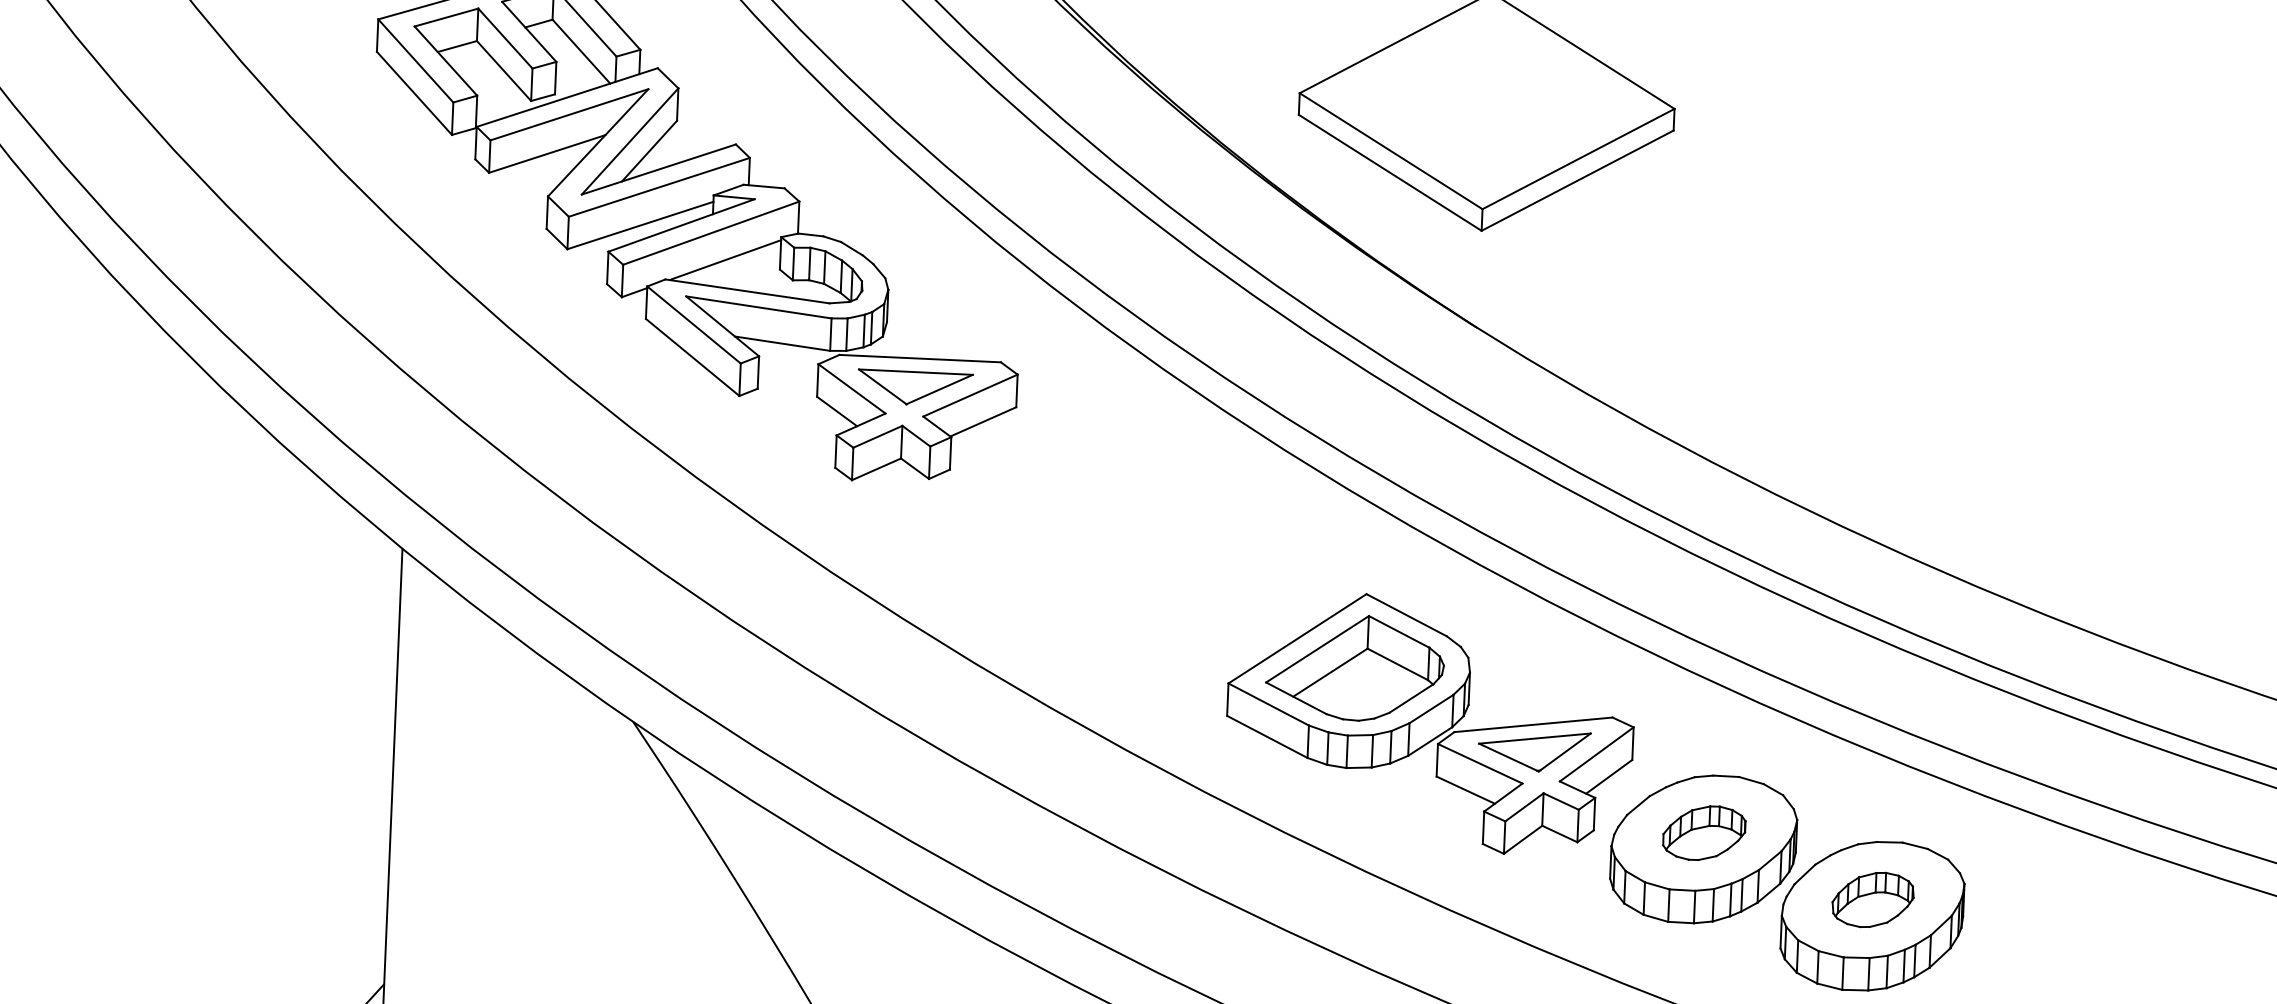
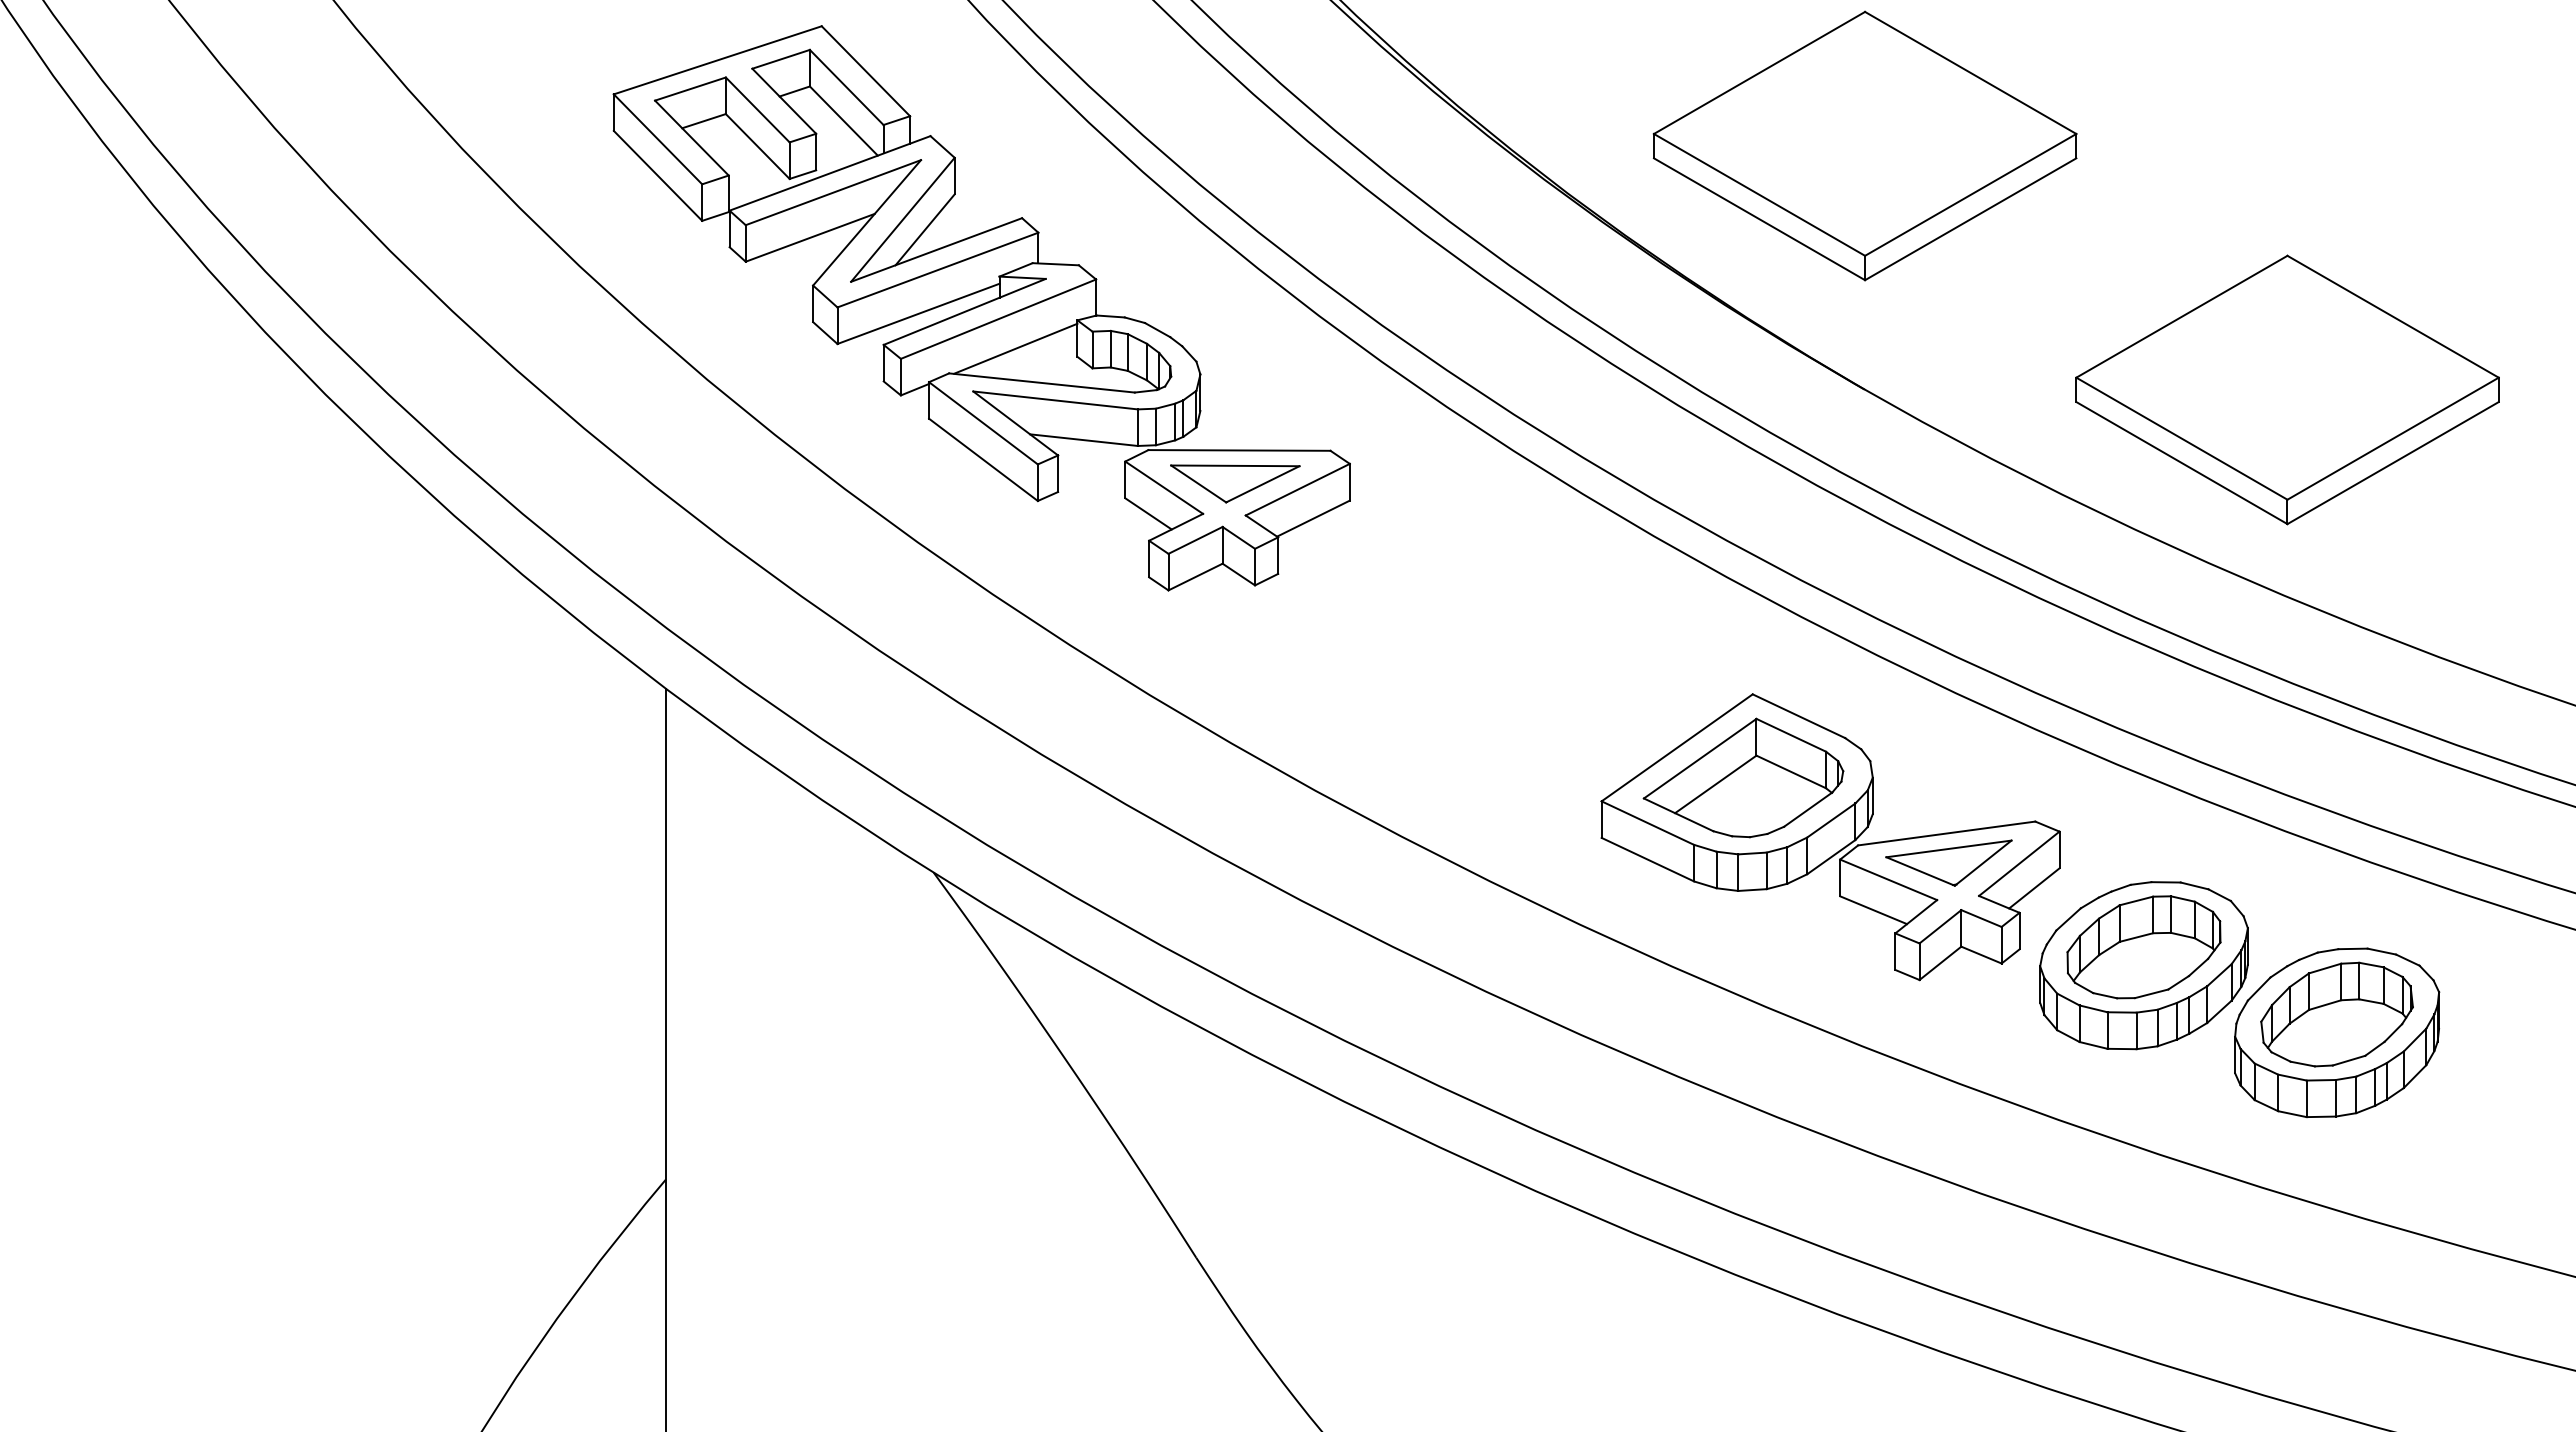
part: (1852, 343) -> (2287, 389), added
part: (1703, 833) -> (2143, 947), size x1.67
part: (1872, 899) -> (2336, 1014), size x1.67

